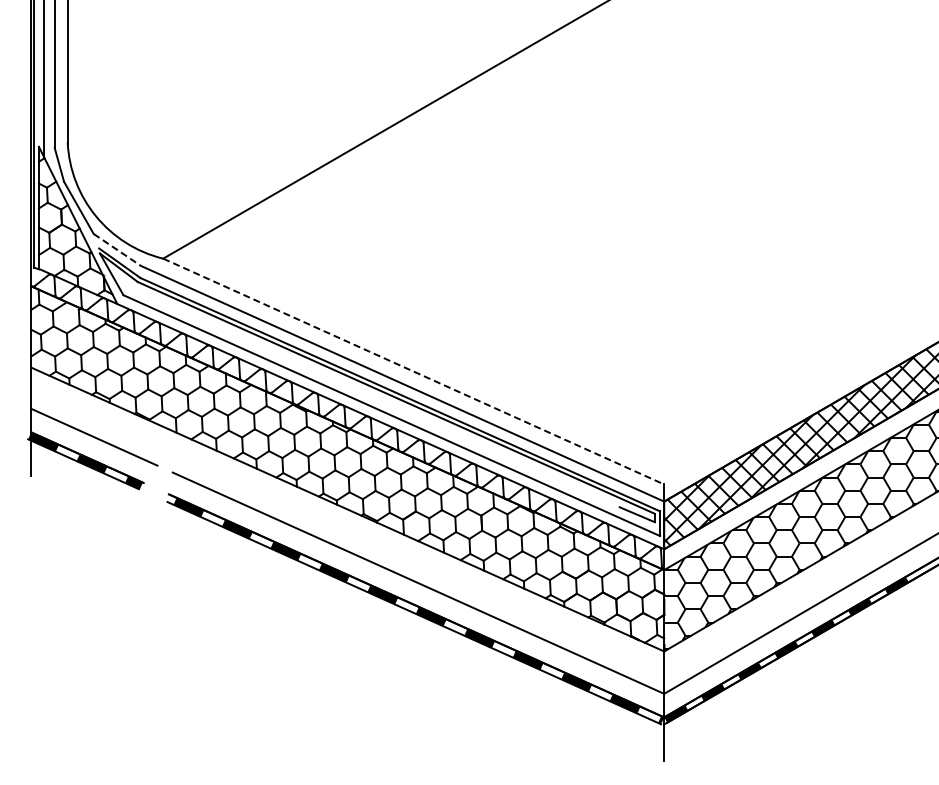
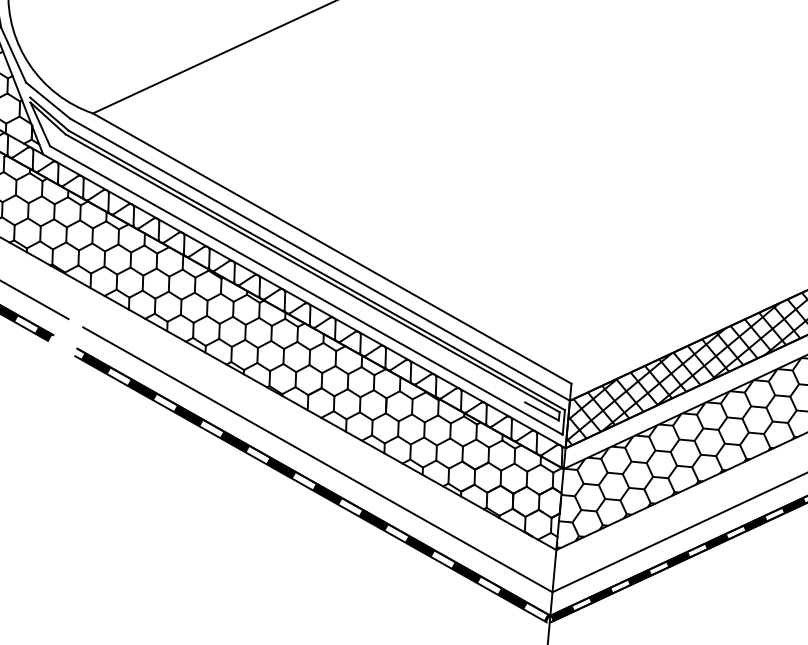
line: (117, 249) -> (48, 100), dashed -> solid
line: (413, 371) -> (332, 248), dashed -> solid

